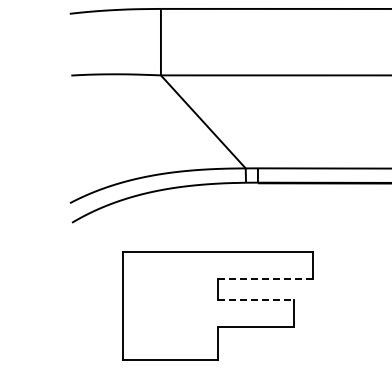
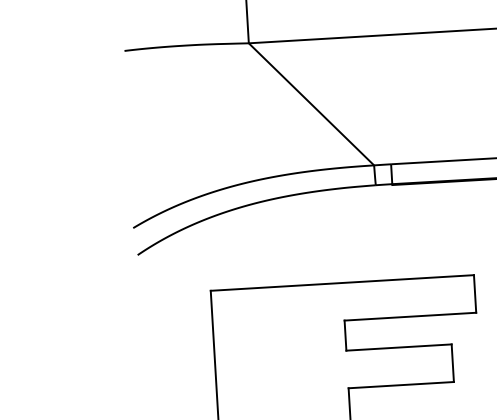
line: (264, 278) -> (409, 316), dashed -> solid
line: (255, 300) -> (398, 347), dashed -> solid

